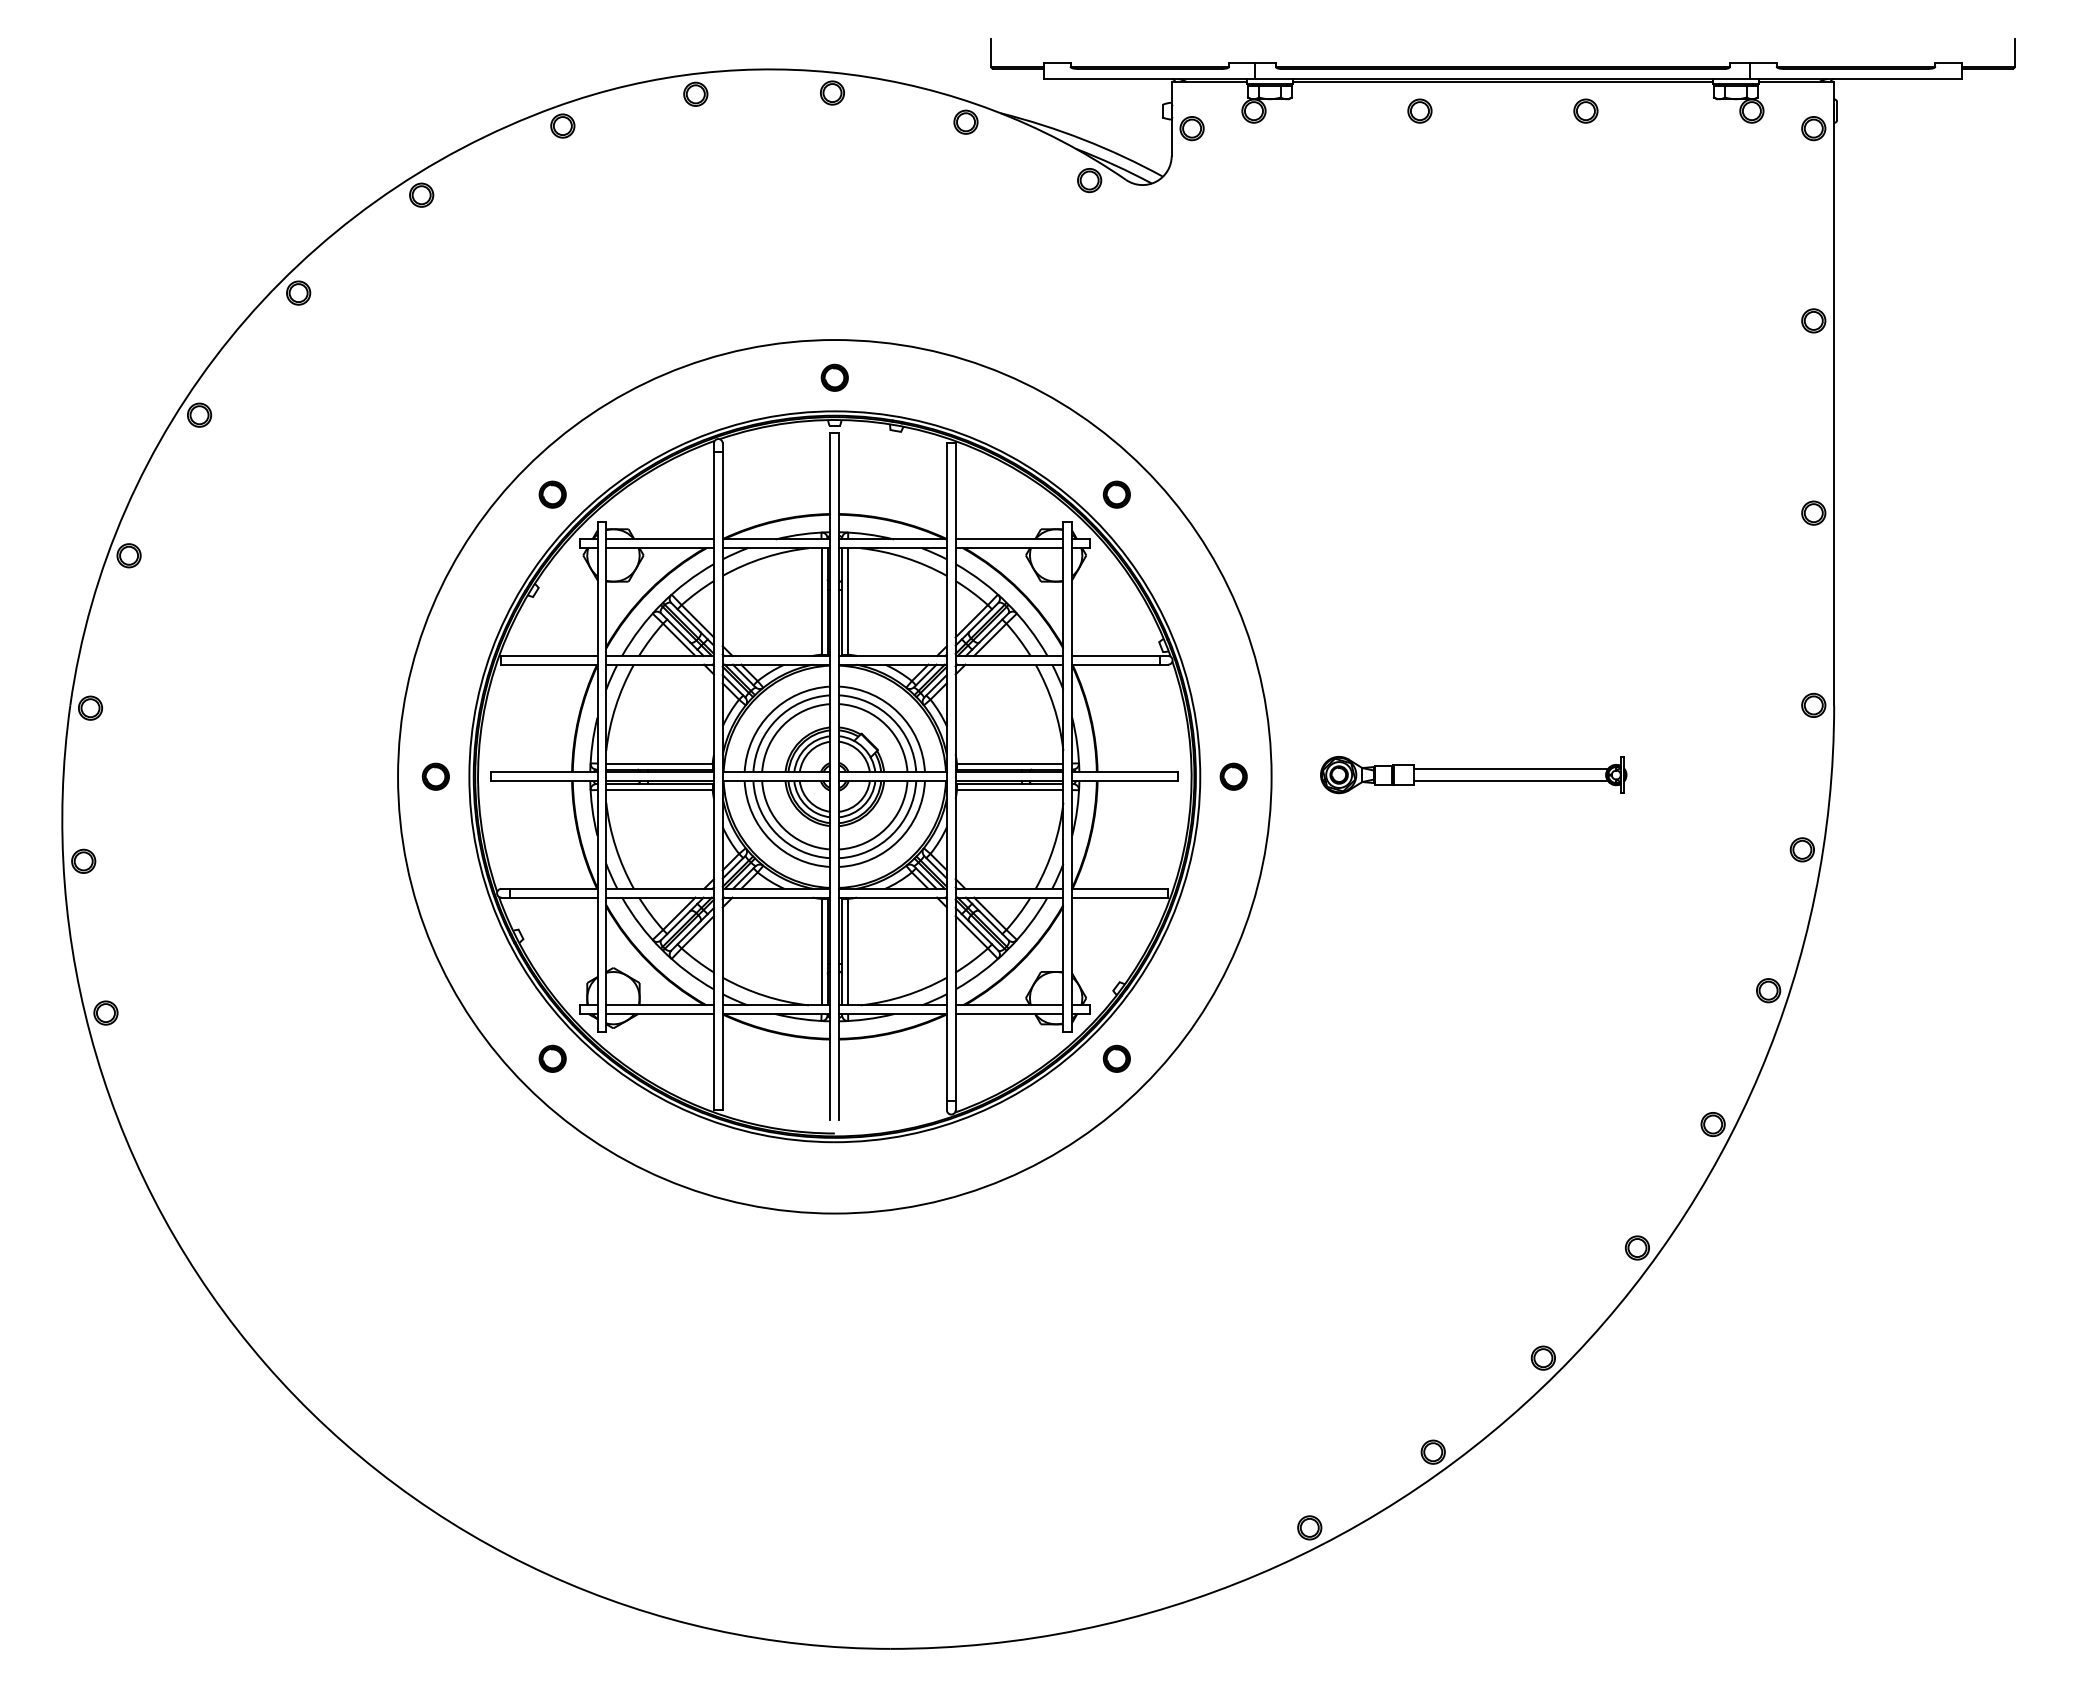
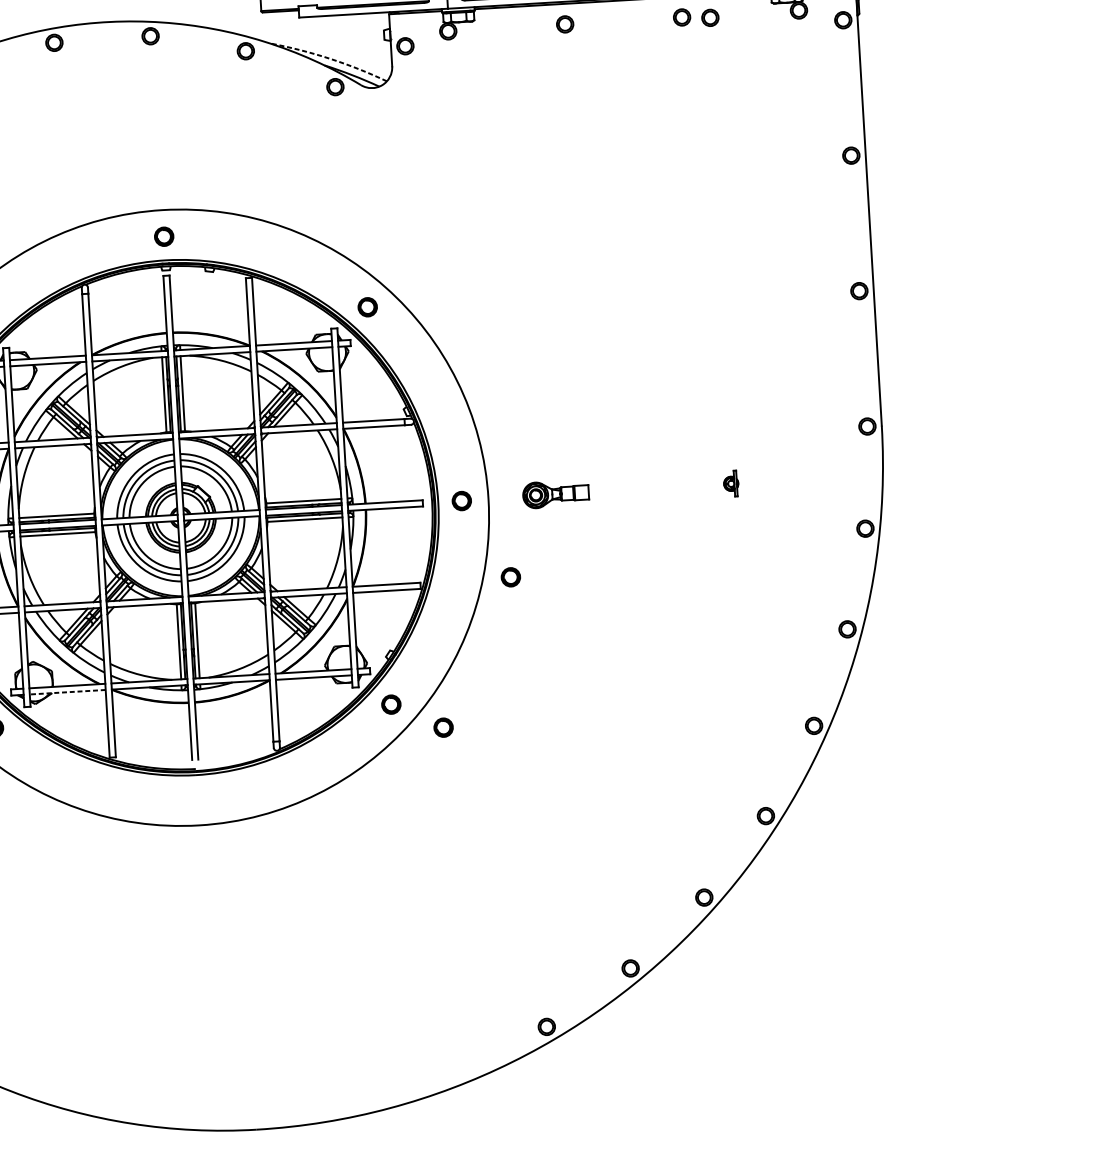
part: (1625, 113) -> (710, 17), added
arc: (1083, 139) -> (329, 58), solid -> dashed
line: (1510, 769) -> (656, 484), removed
line: (1510, 780) -> (656, 492), removed
part: (1296, 888) -> (510, 577), added
line: (660, 1014) -> (68, 692), solid -> dashed
part: (1188, 1095) -> (443, 727), added

